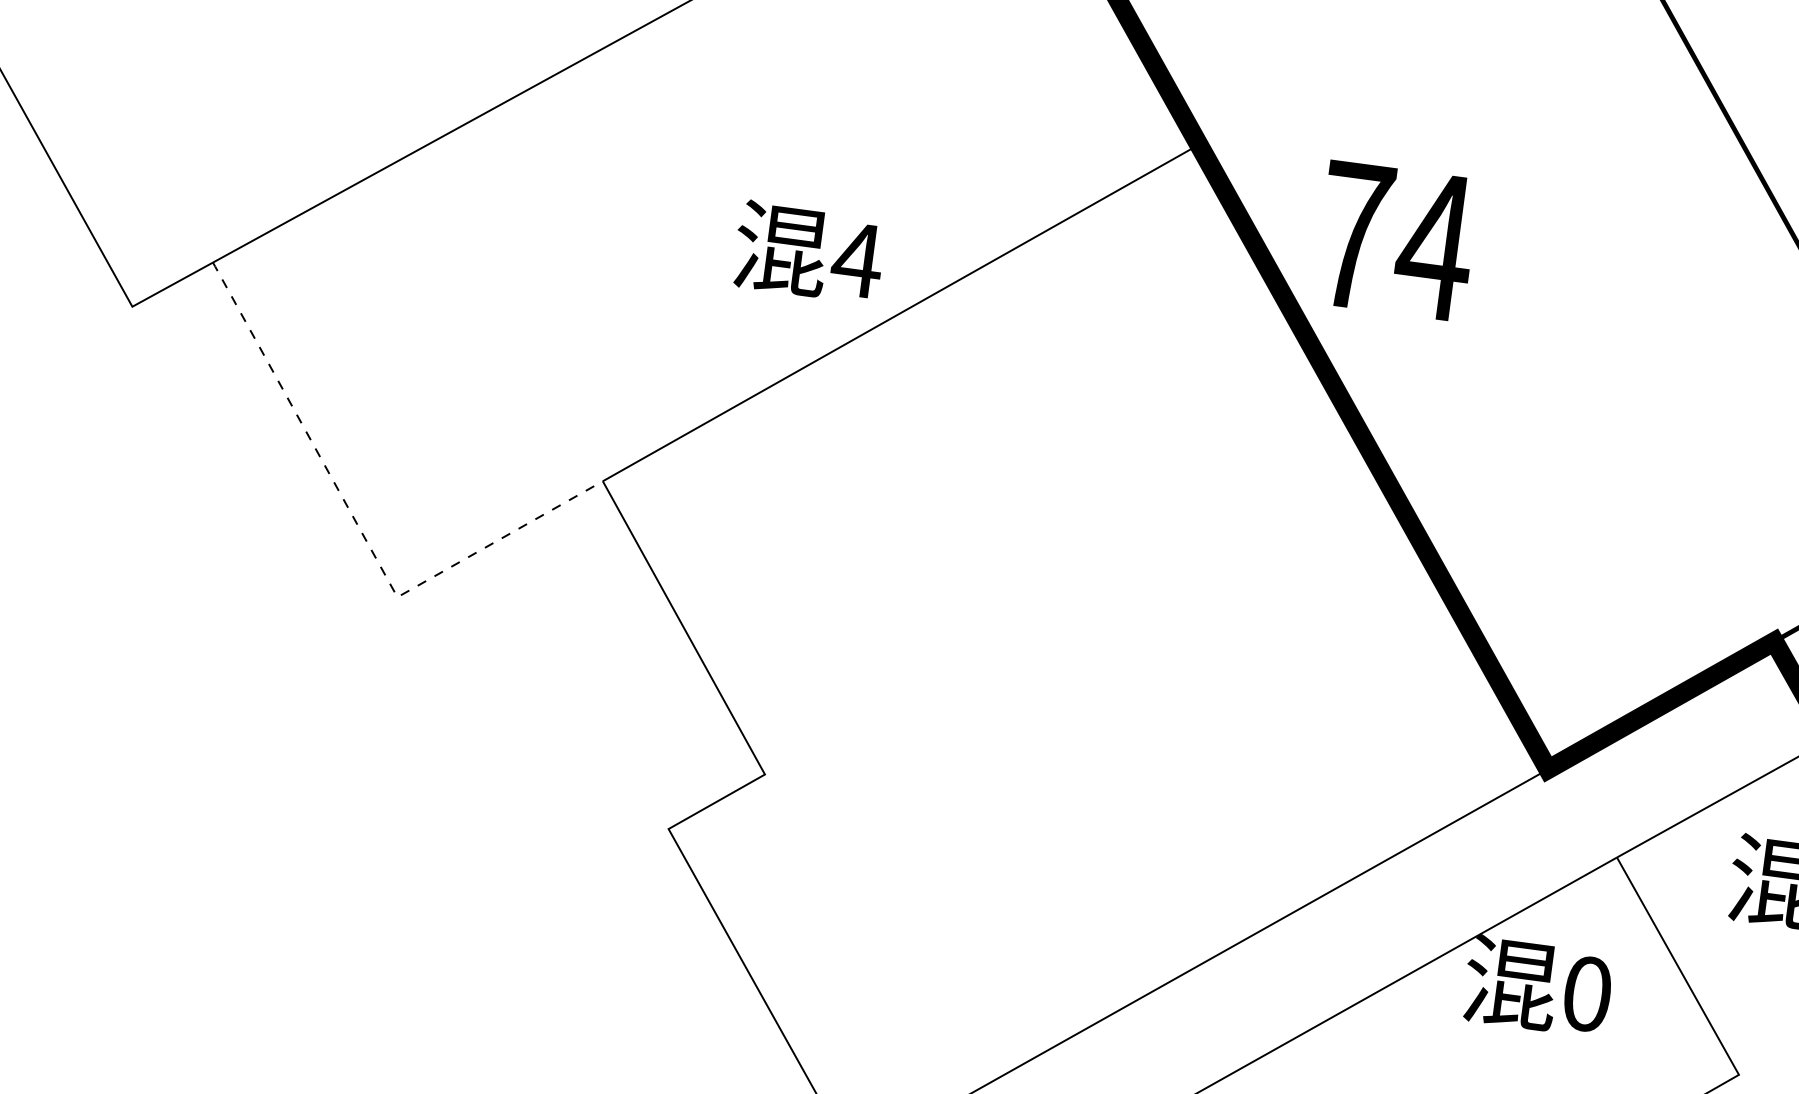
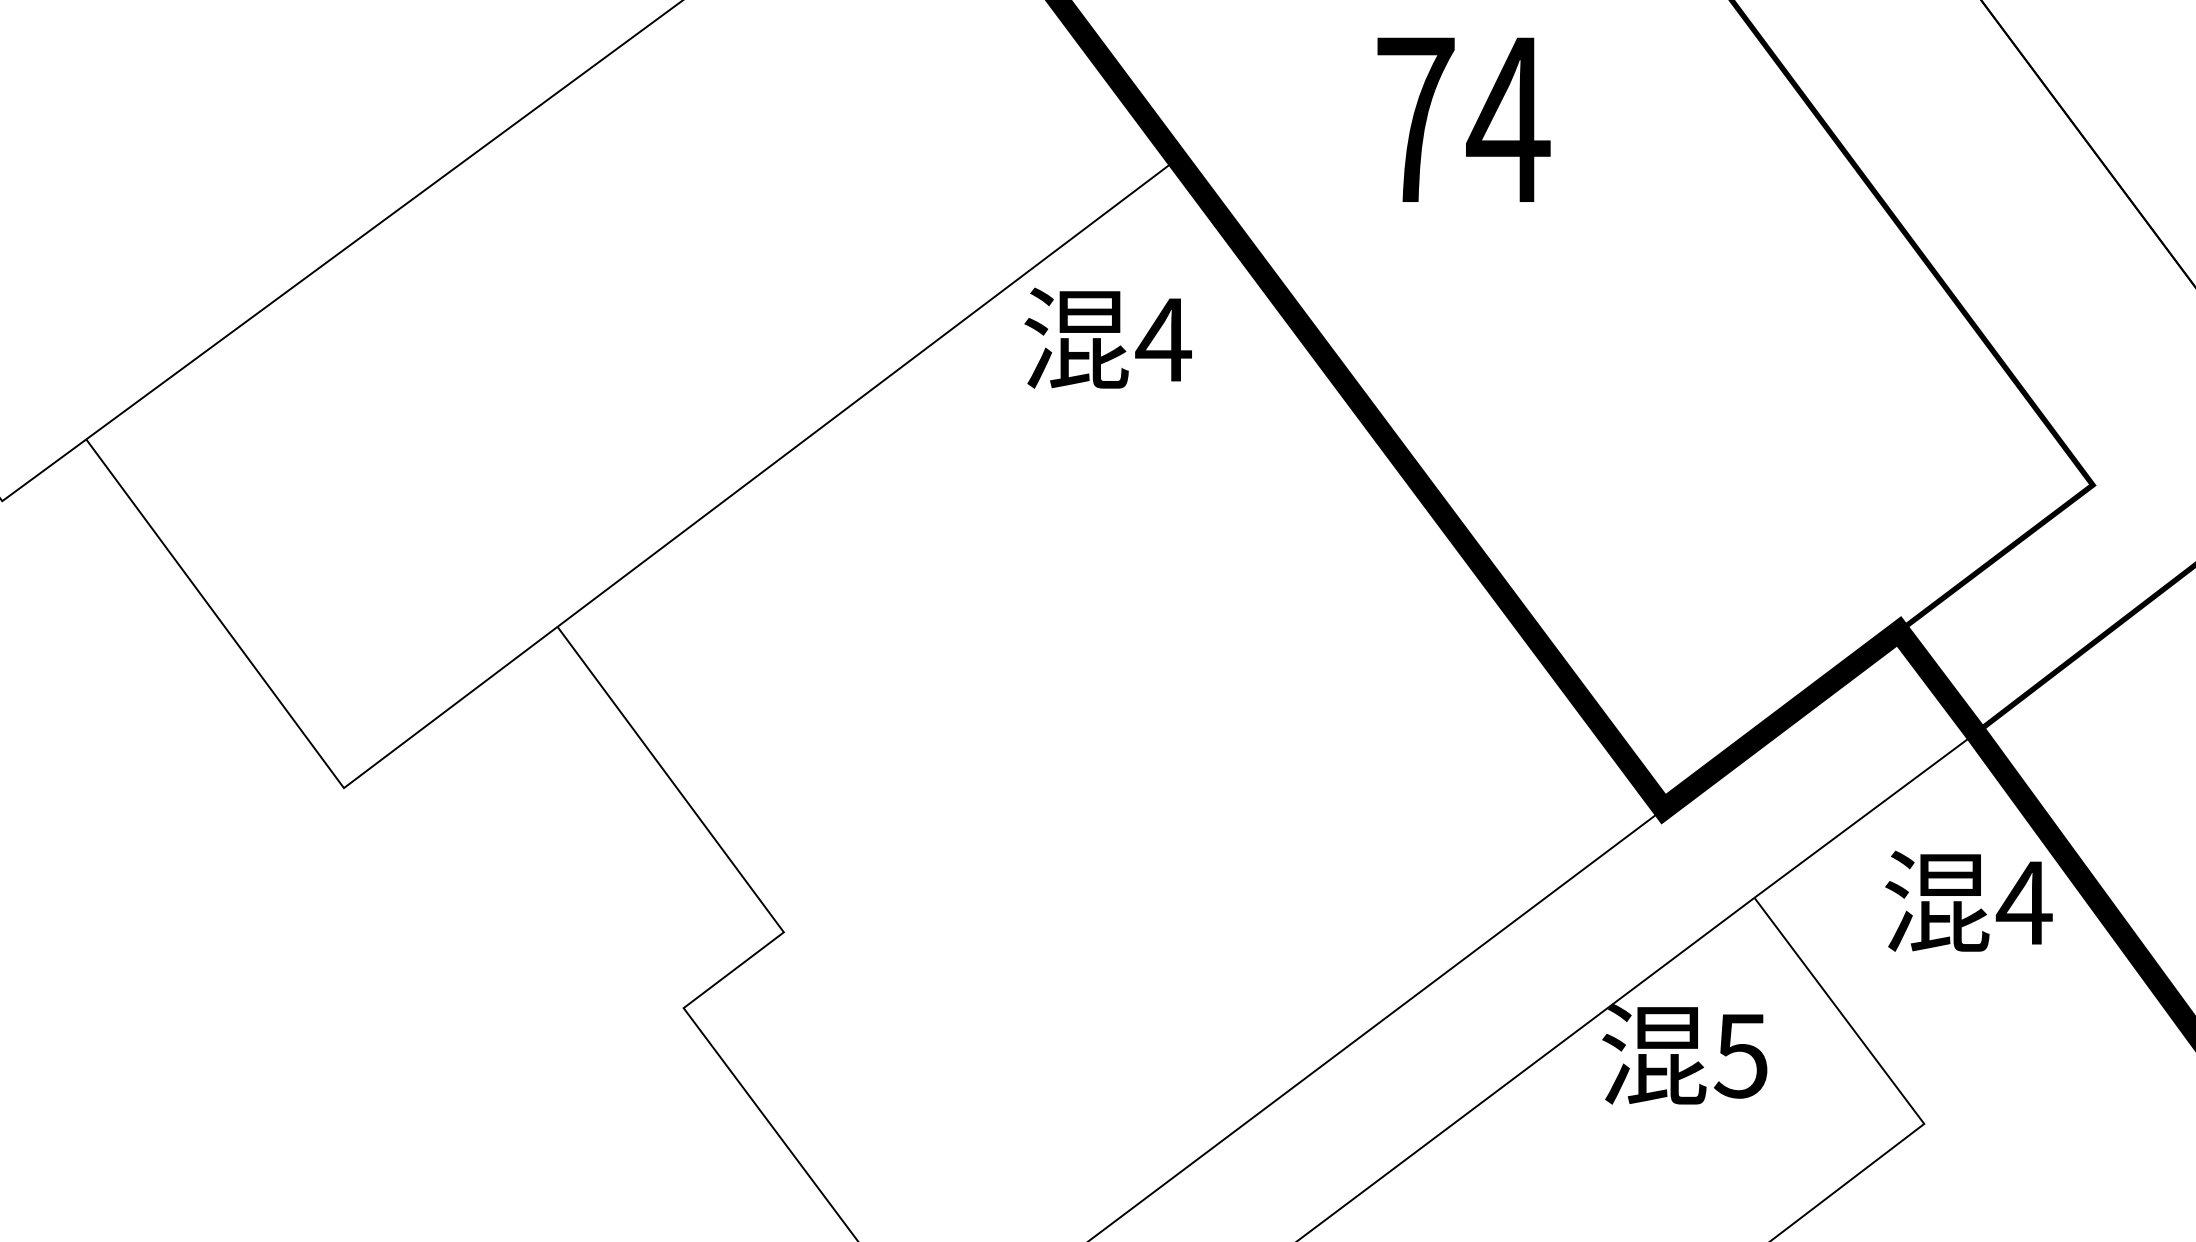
text: (1396, 240) -> (1463, 119), moved
text: (808, 251) -> (1107, 337), moved
line: (362, 533) -> (294, 721), dashed -> solid
text: (1586, 993) -> (1740, 1055), 0 -> 5

